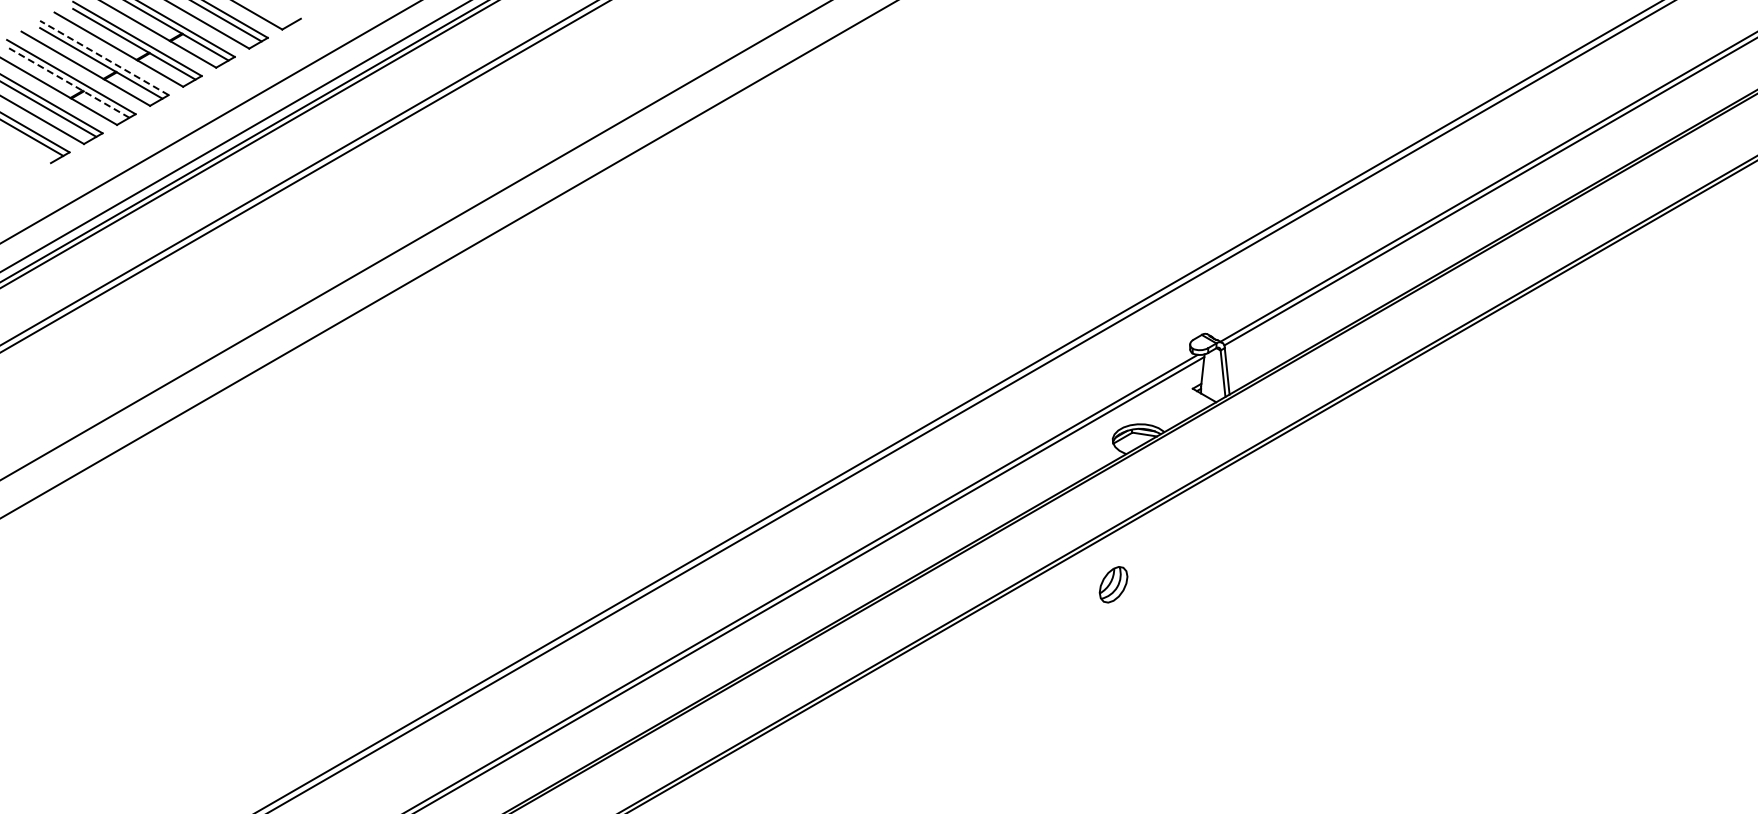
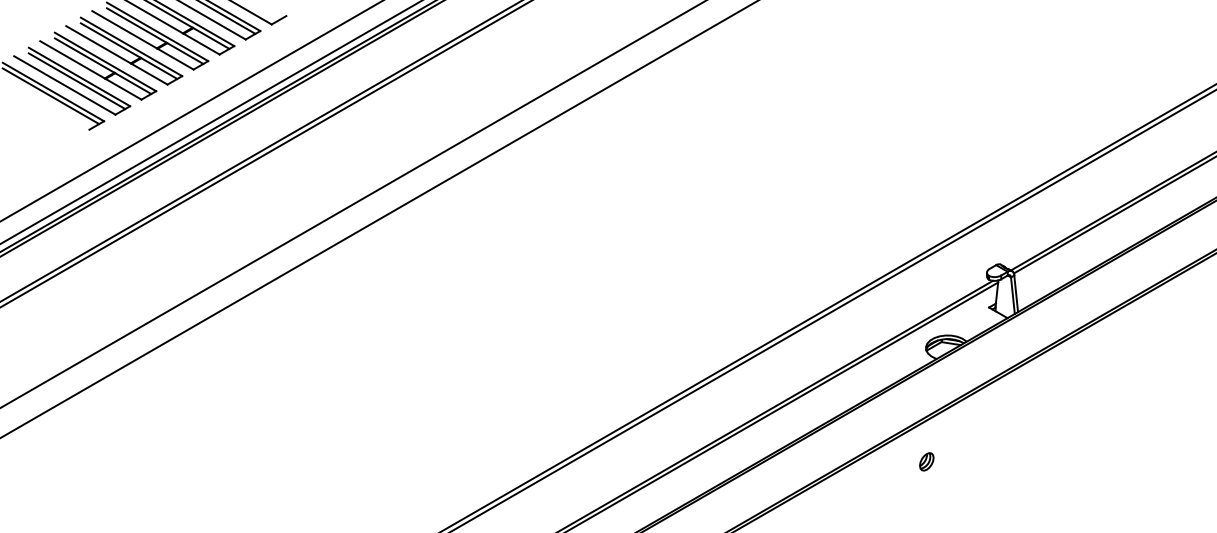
line: (103, 57) -> (130, 46), dashed -> solid
line: (68, 82) -> (103, 66), dashed -> solid
part: (1113, 584) -> (926, 461), size x0.62

